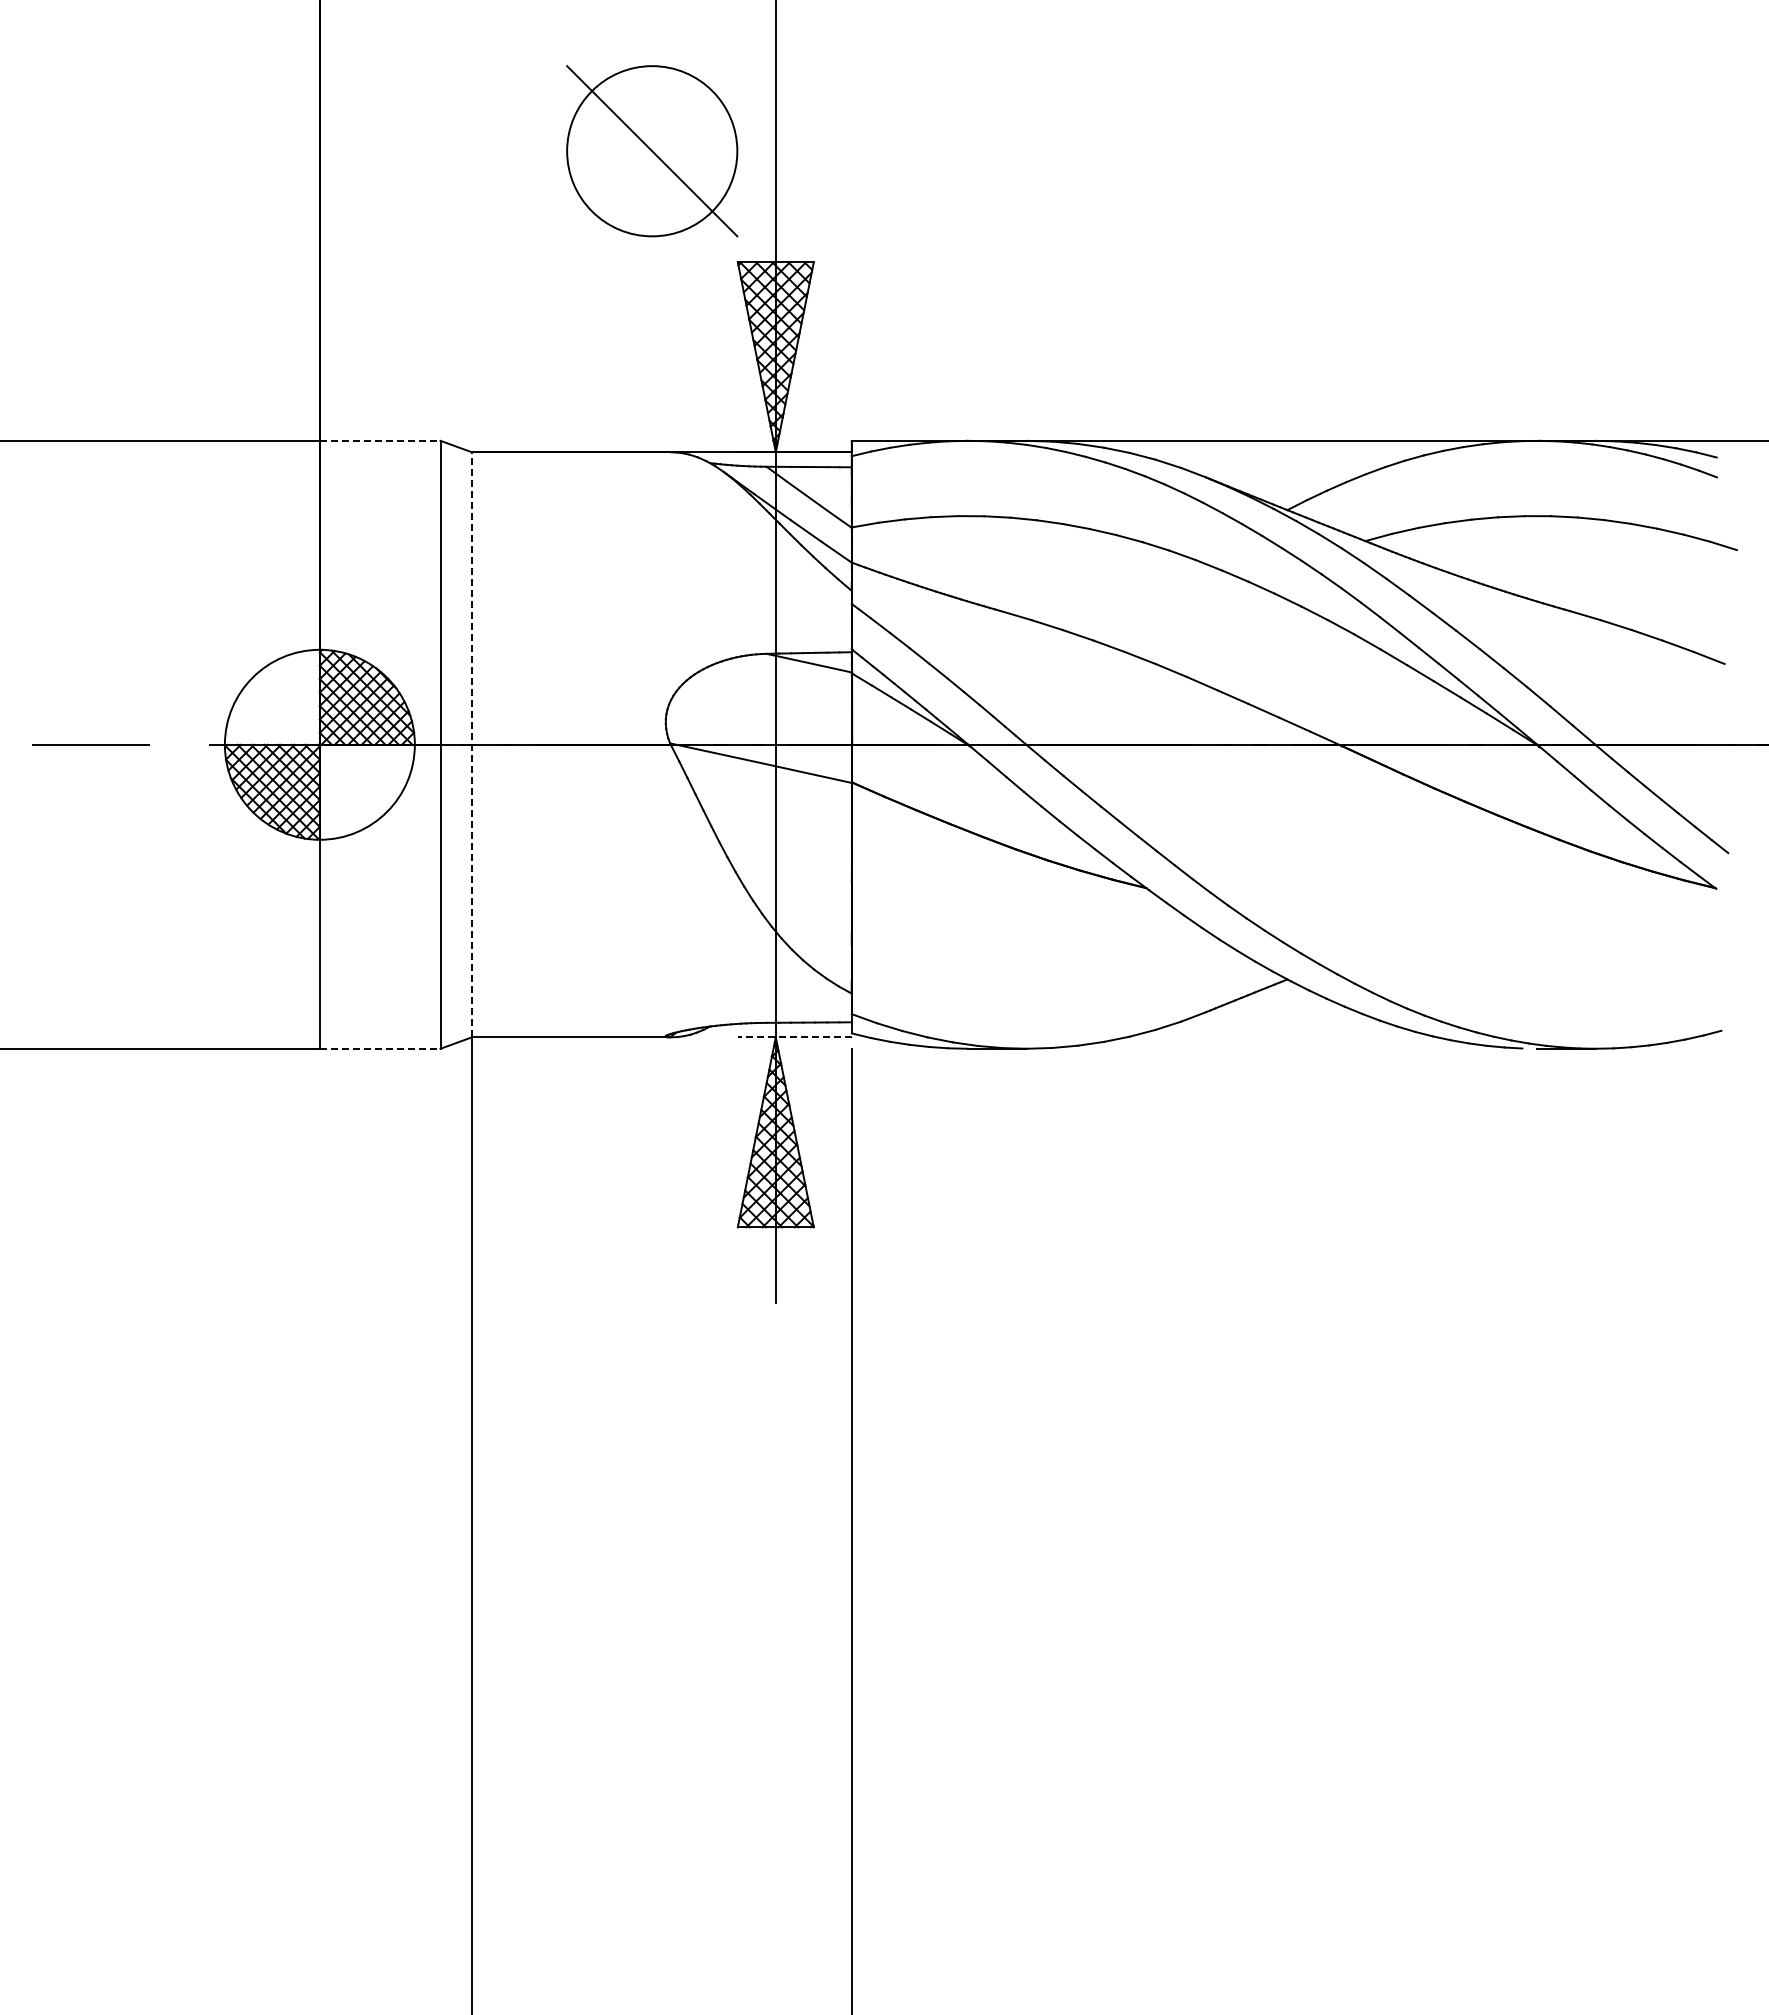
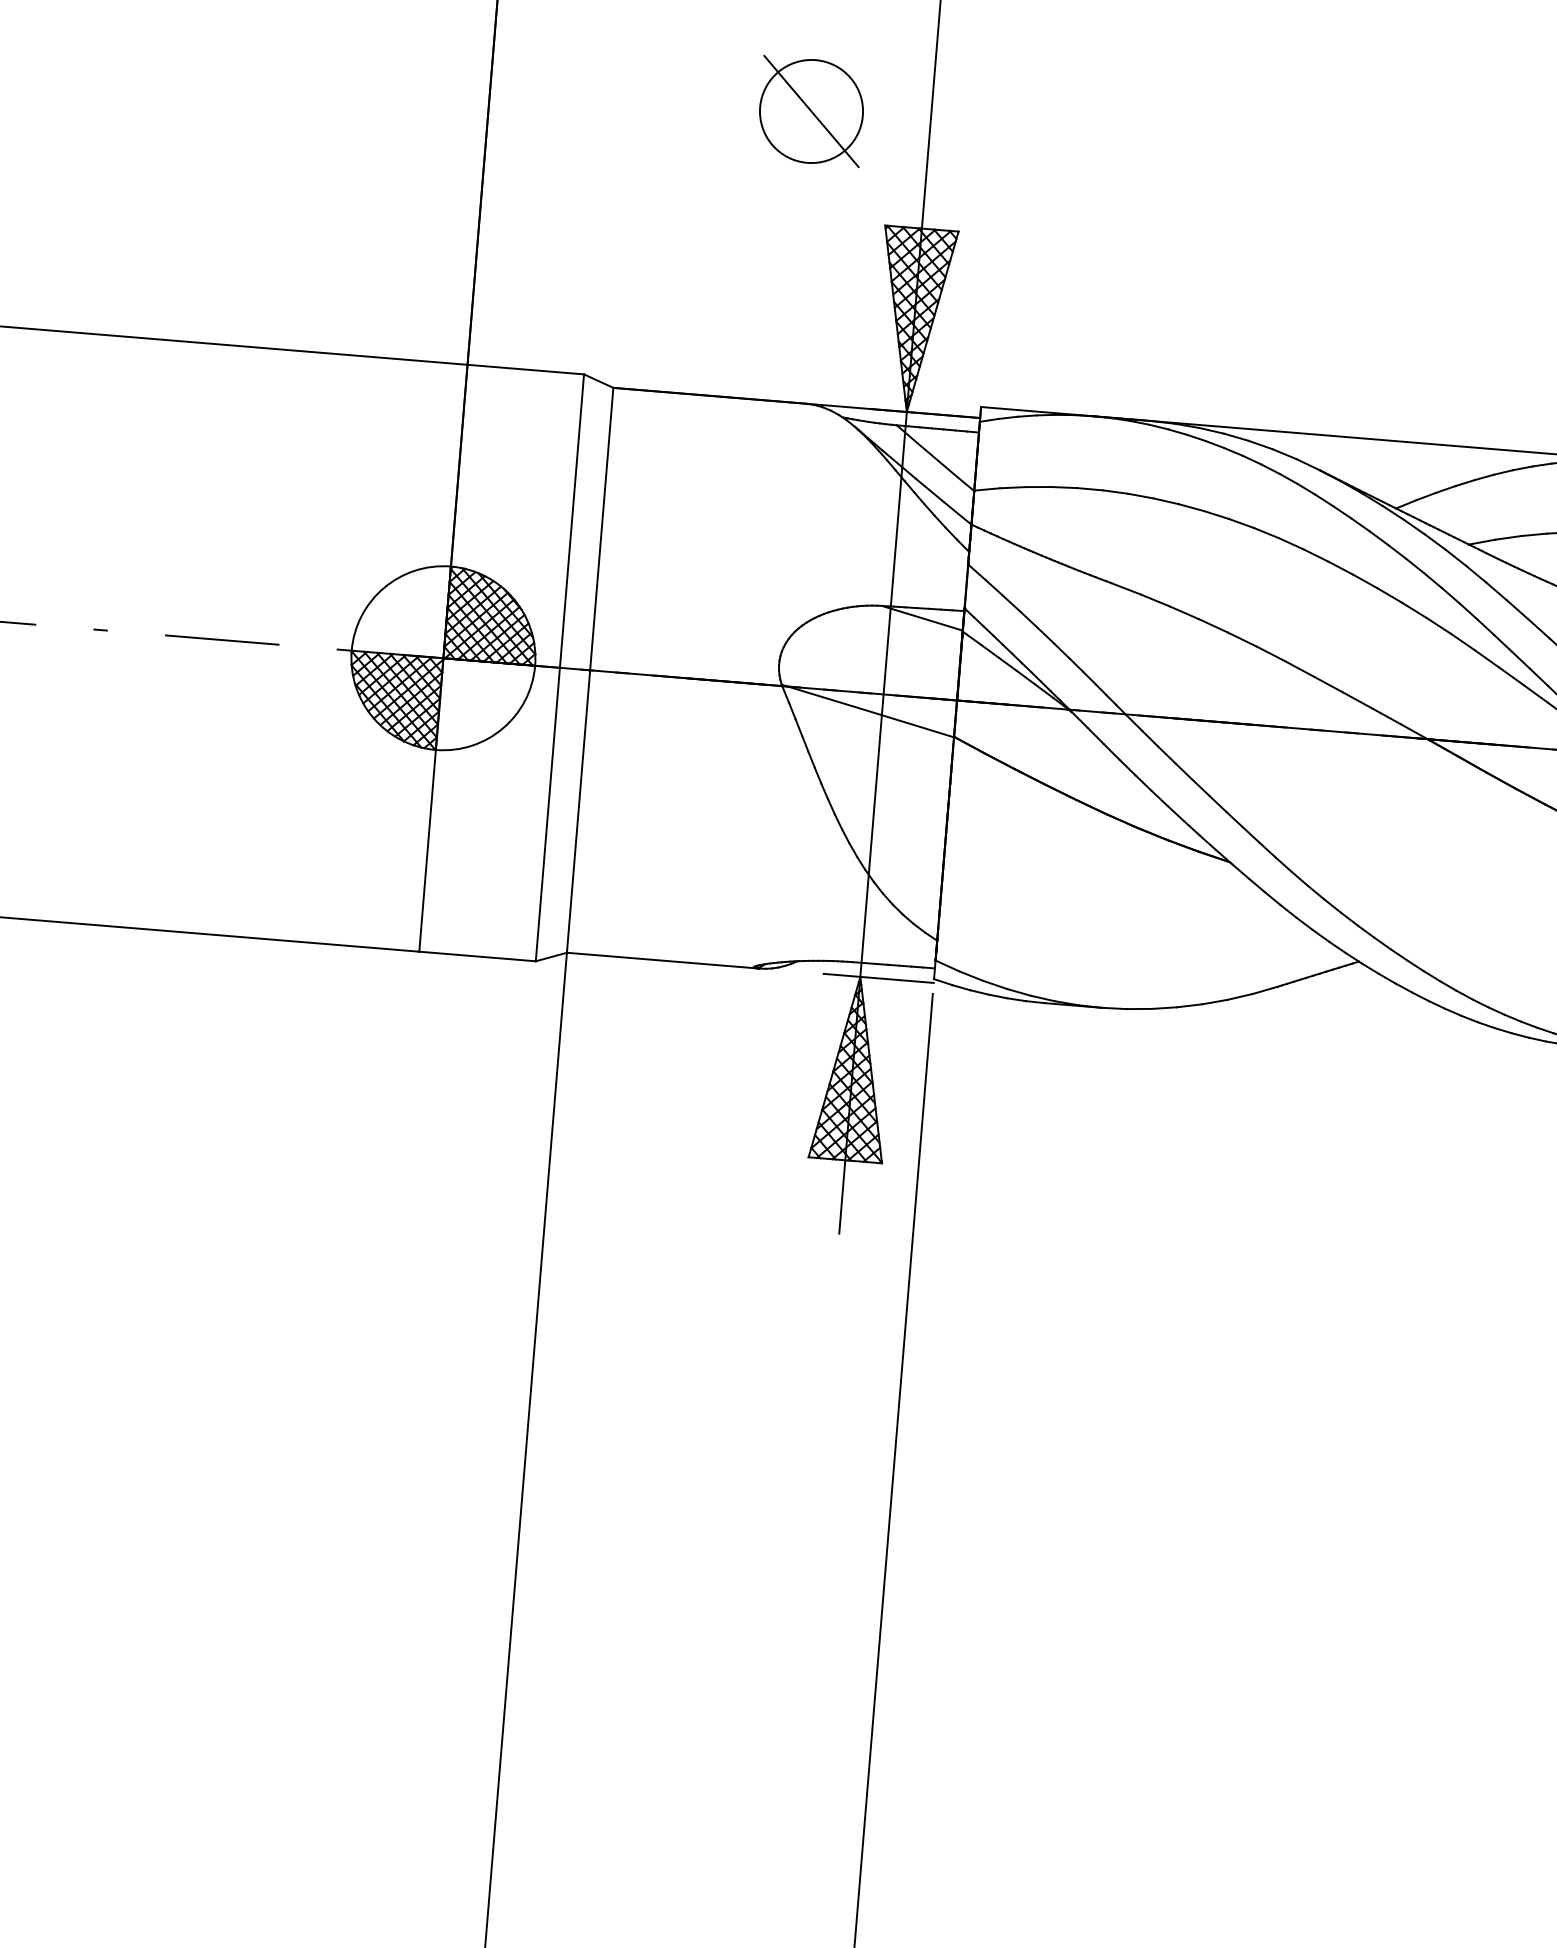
part: (652, 150) -> (811, 110), size x0.62
line: (380, 440) -> (526, 369), dashed -> solid
line: (471, 744) -> (589, 669), dashed -> solid
line: (794, 1037) -> (878, 978), dashed -> solid
line: (380, 1048) -> (477, 956), dashed -> solid

